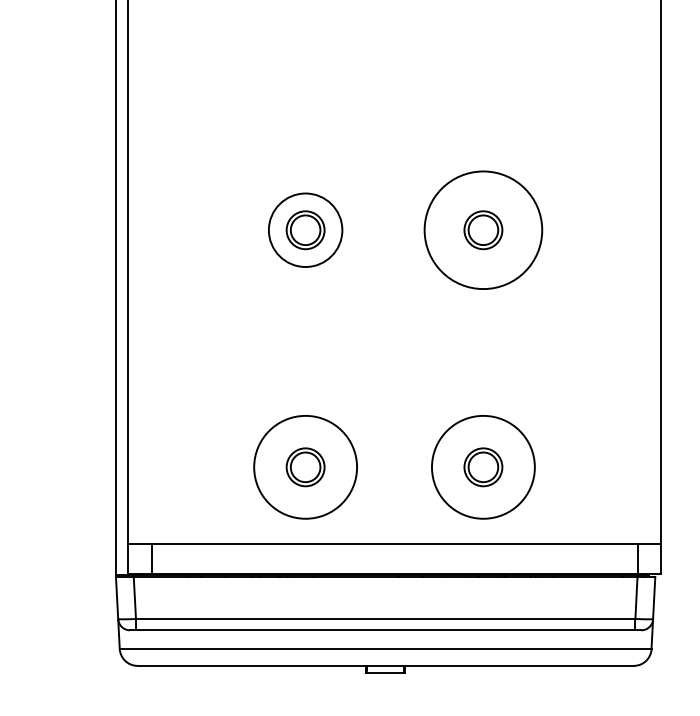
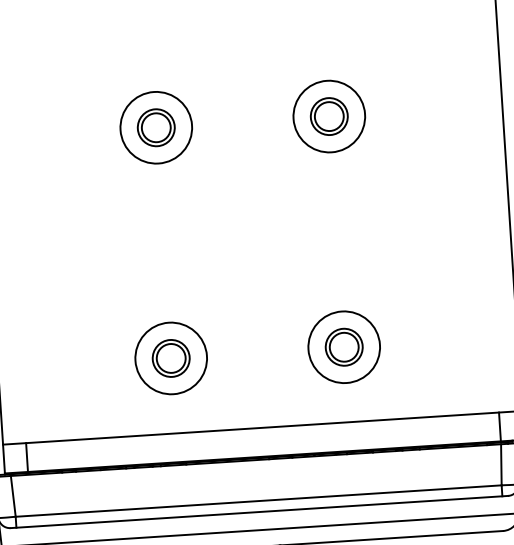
circle: (483, 230) -> (329, 116), size x0.62
circle: (305, 467) -> (171, 358), size x0.71
circle: (483, 467) -> (344, 347), size x0.71

